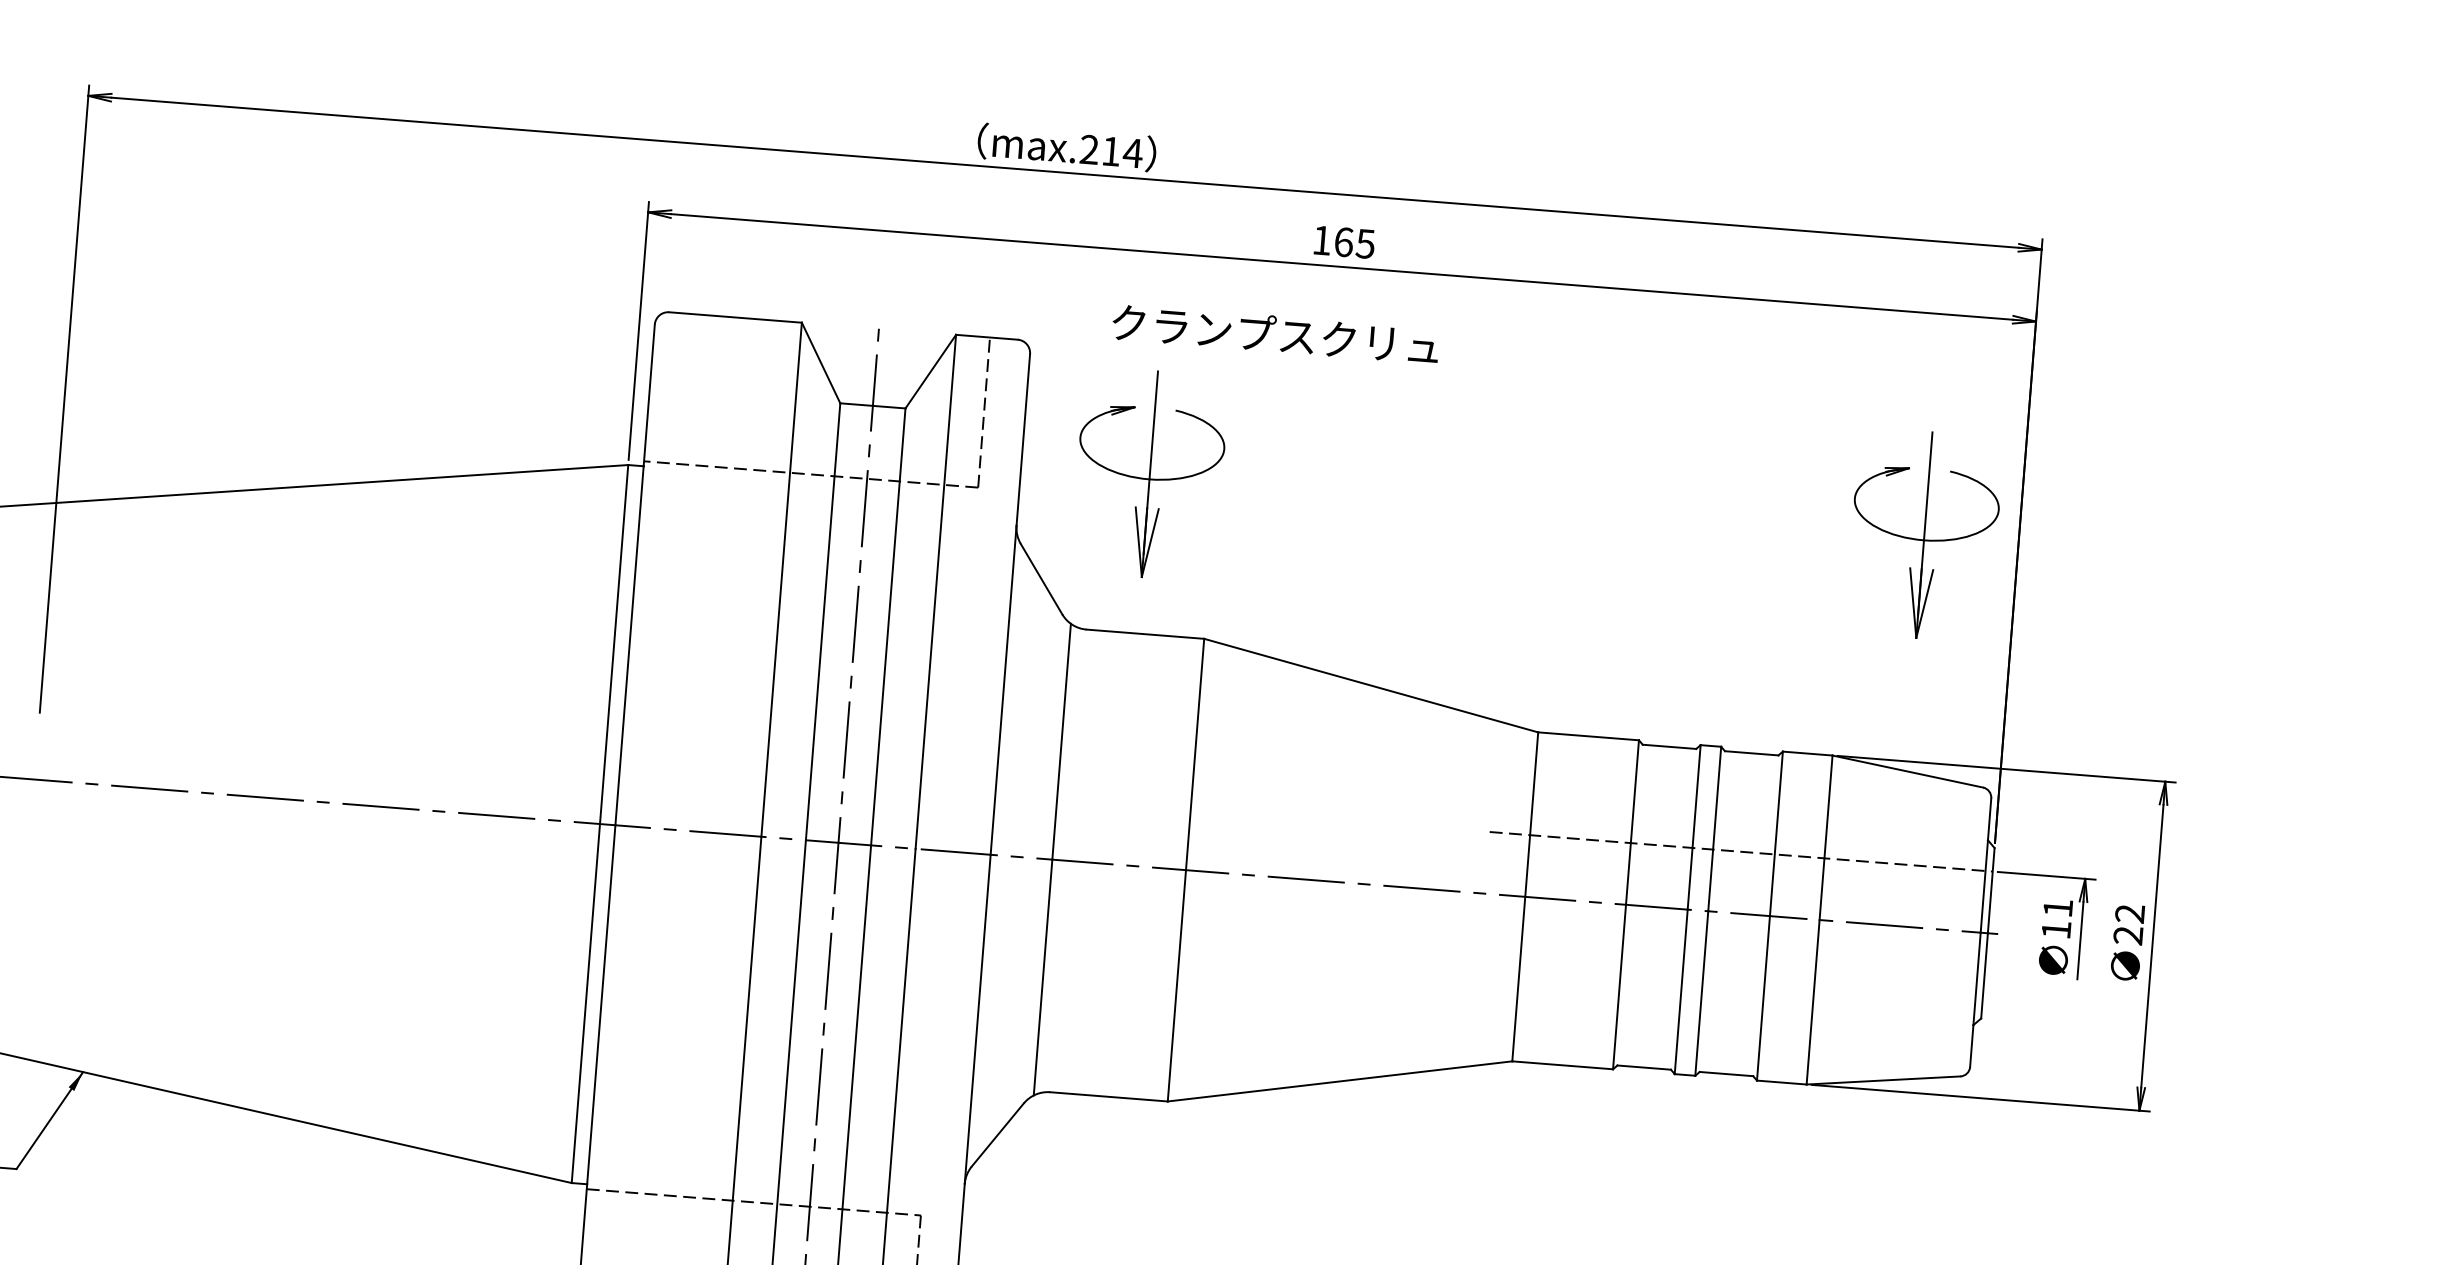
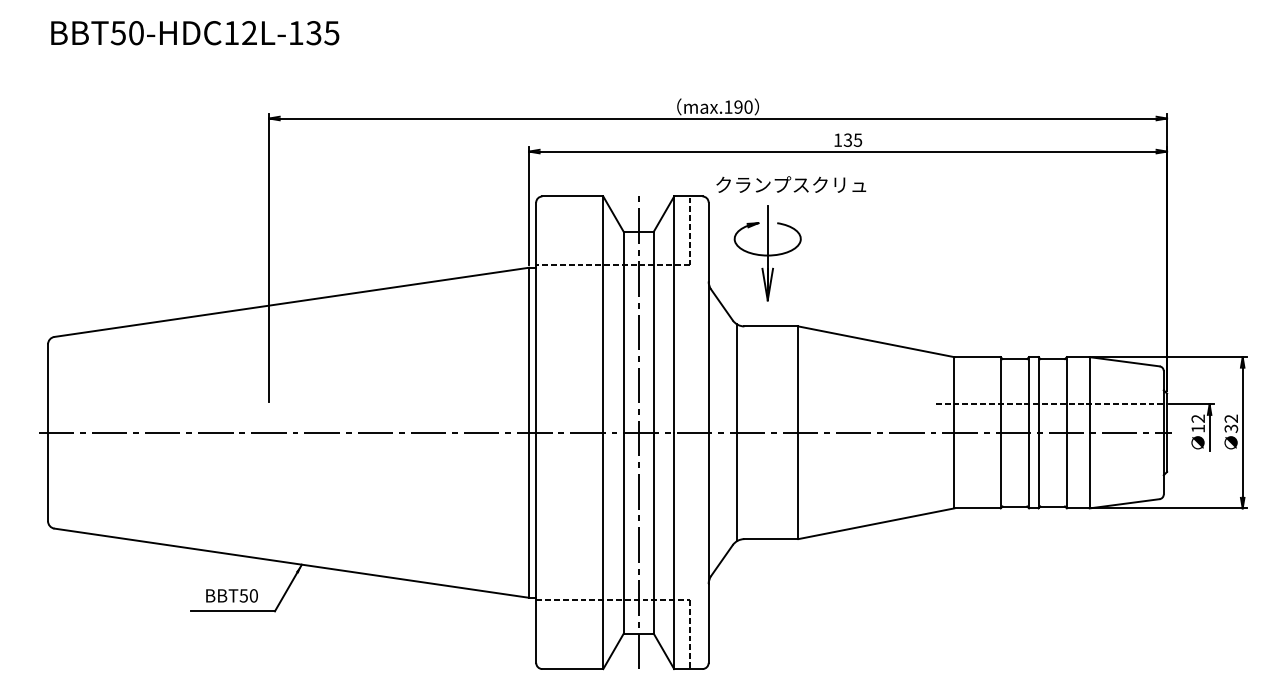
text: (1111, 150) -> (738, 106), max.214 -> max.190
text: (1342, 240) -> (847, 139), 165 -> 135
text: (1276, 333) -> (791, 184), moved
part: (1923, 535) -> (1123, 253), removed
text: (2056, 907) -> (1197, 418), 11 -> 12
text: (2128, 934) -> (1231, 428), 22 -> 32

